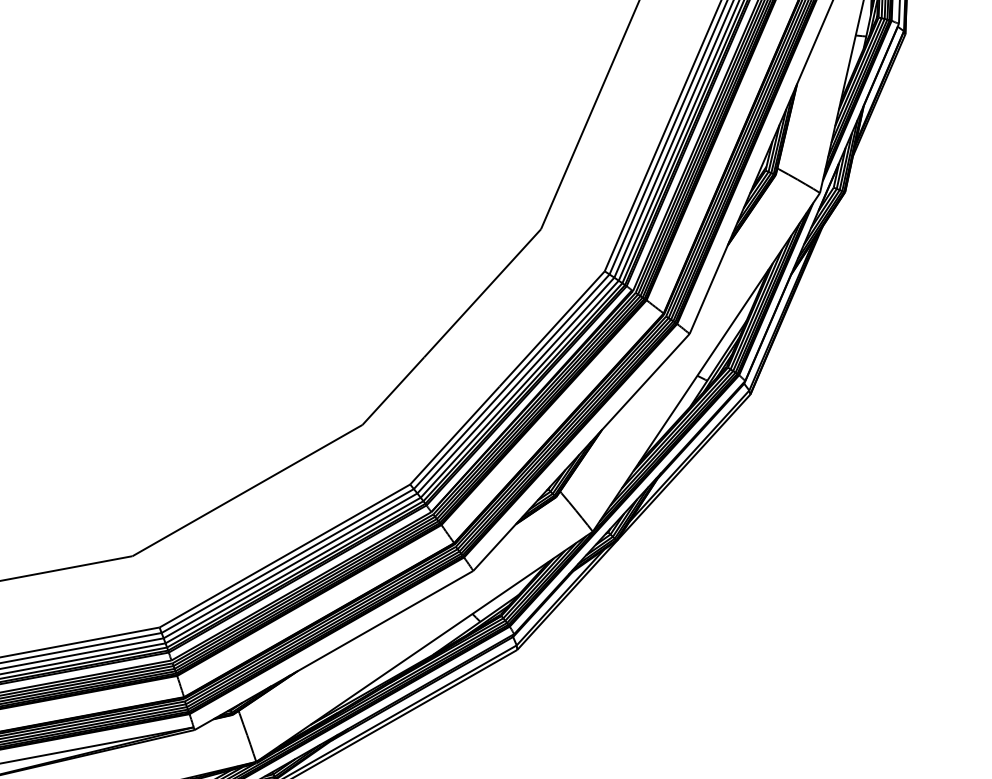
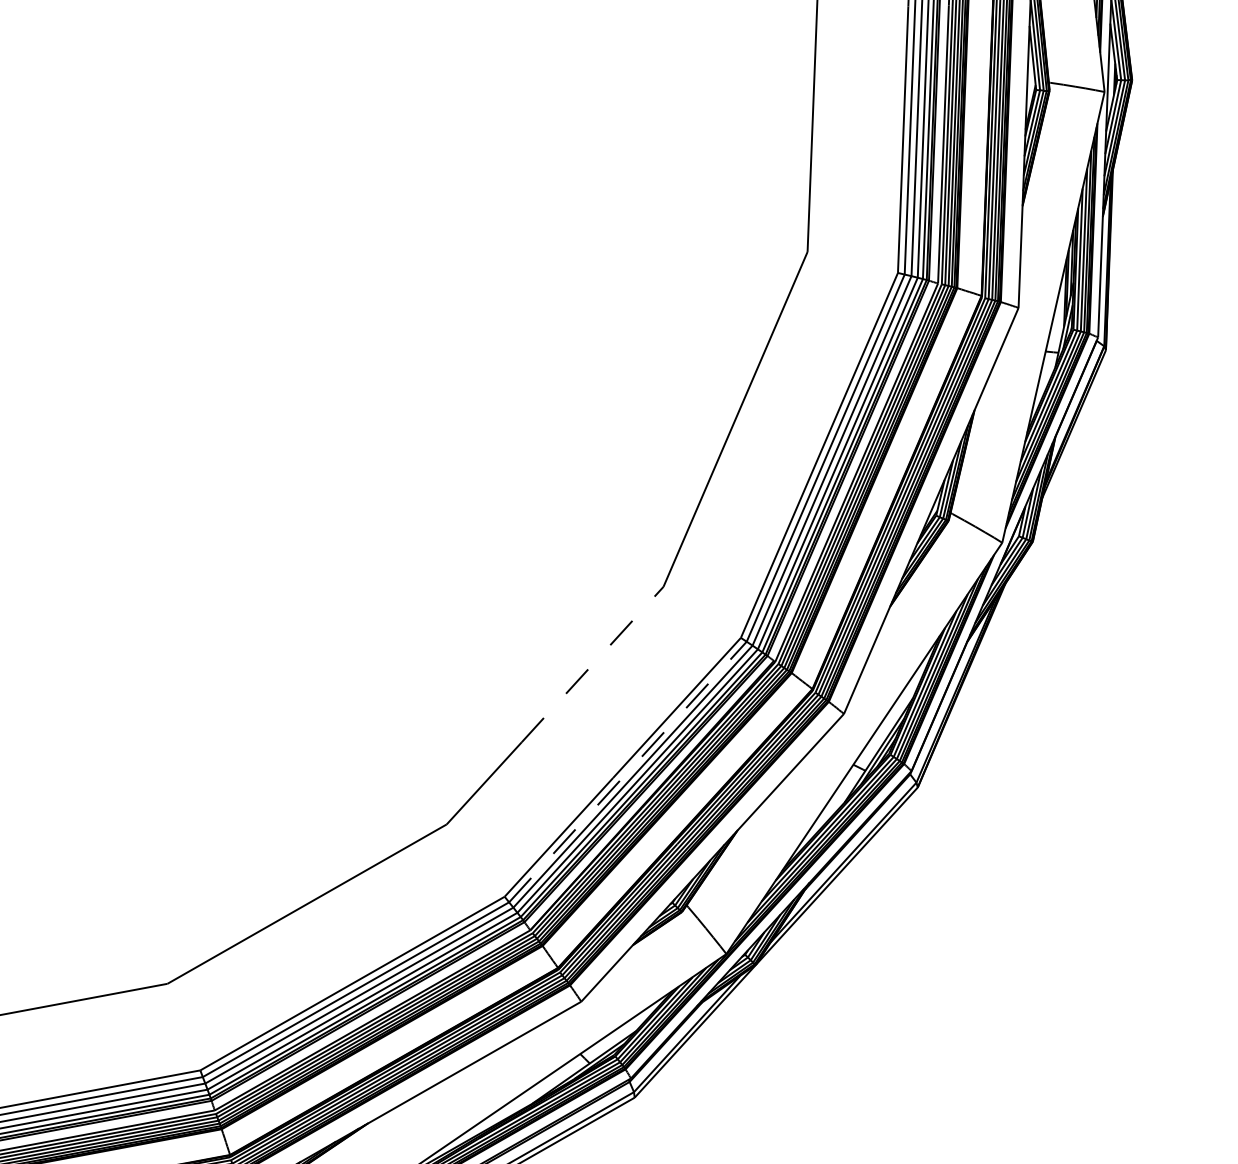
line: (482, 293) -> (592, 664), solid -> dashed
line: (512, 381) -> (628, 771), solid -> dashed

